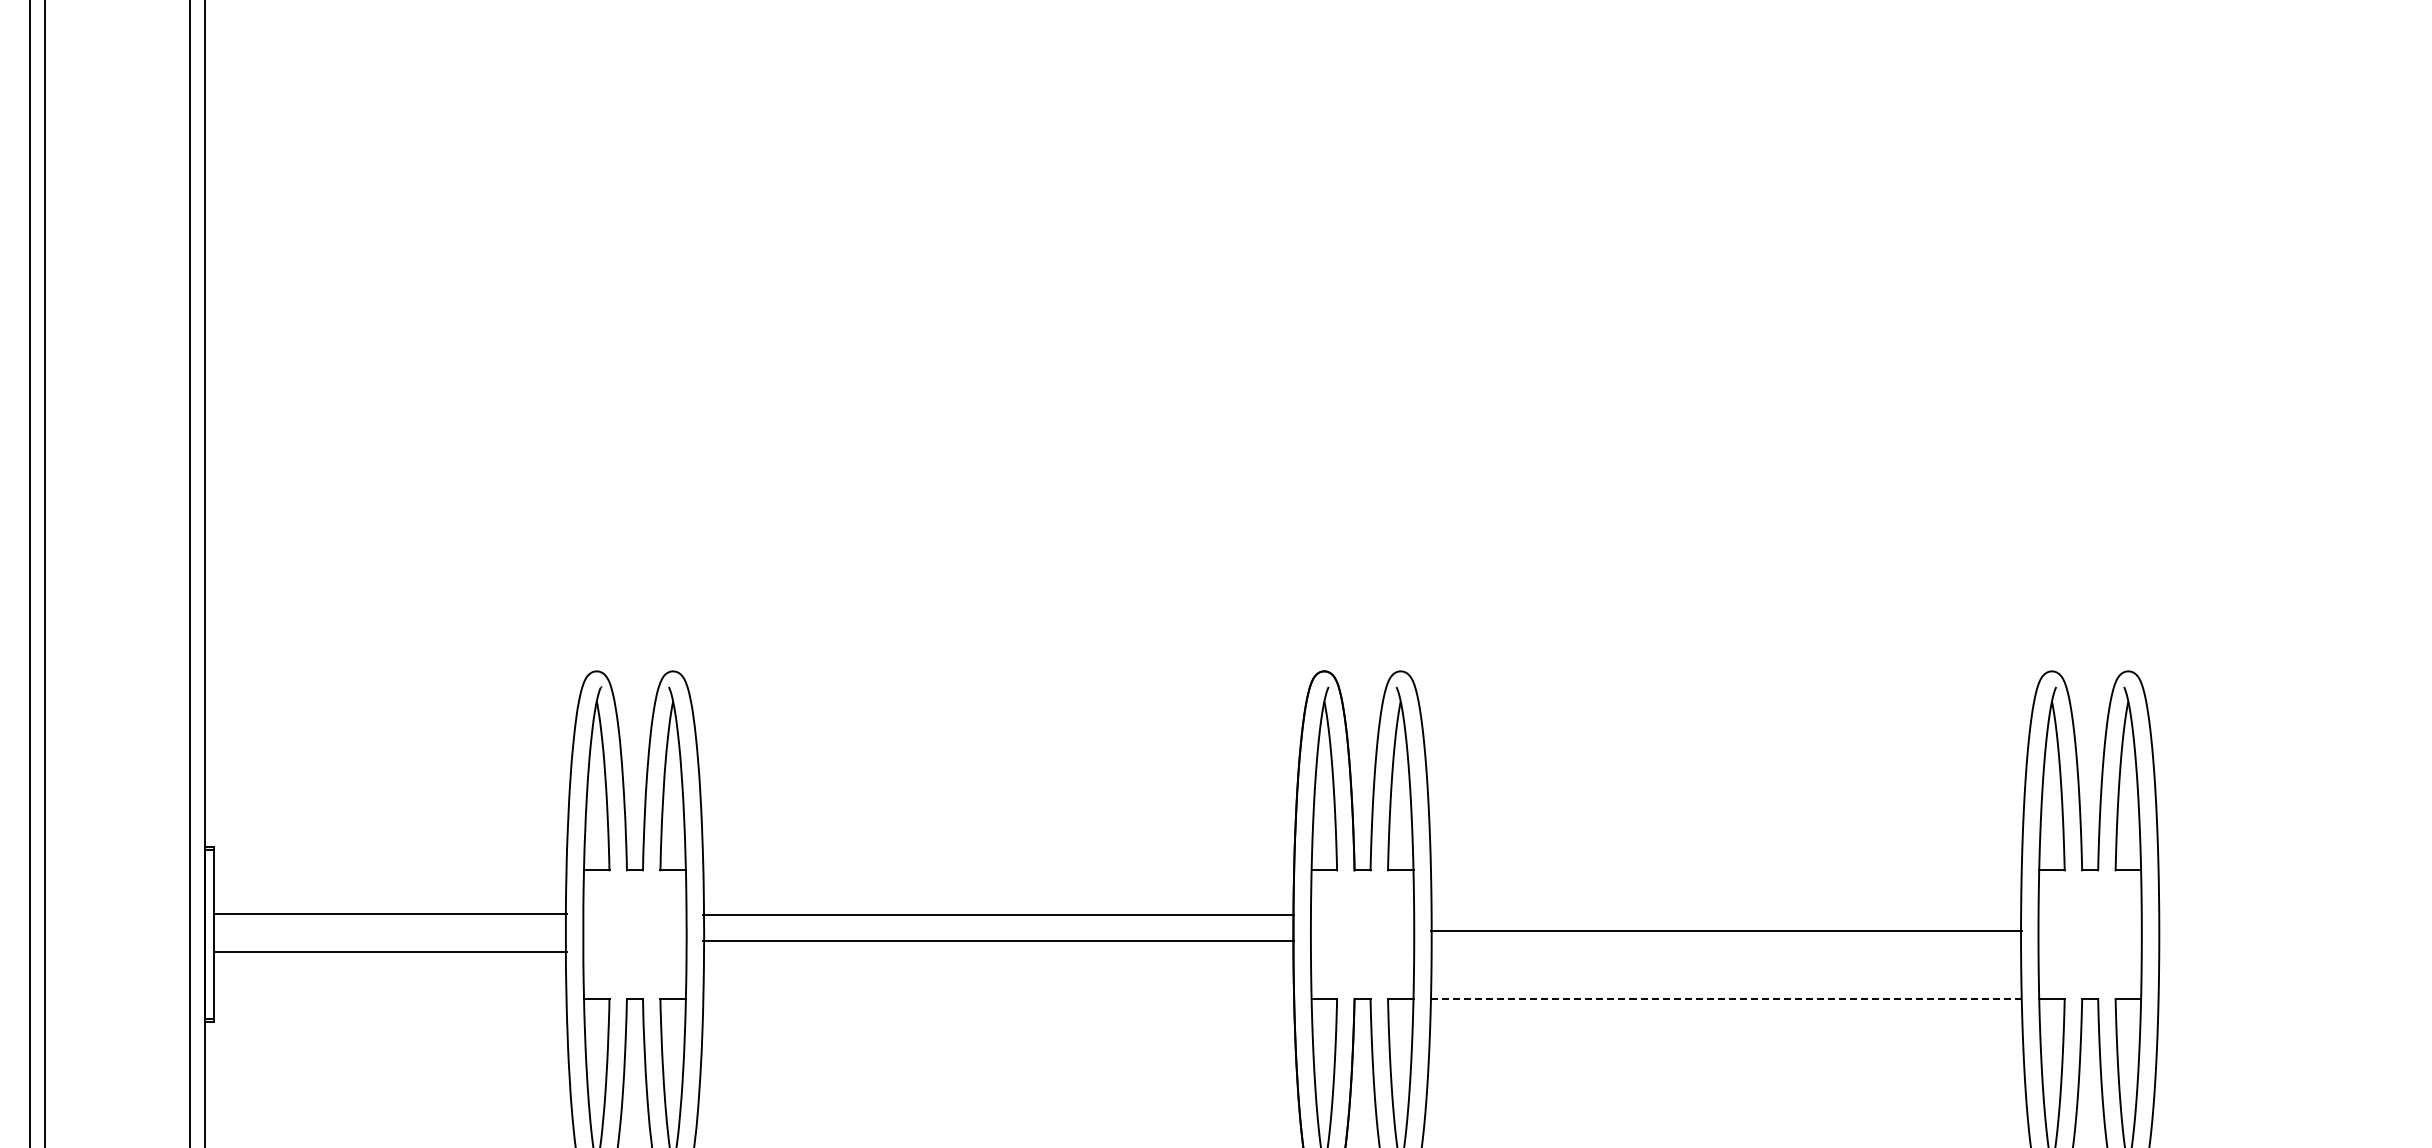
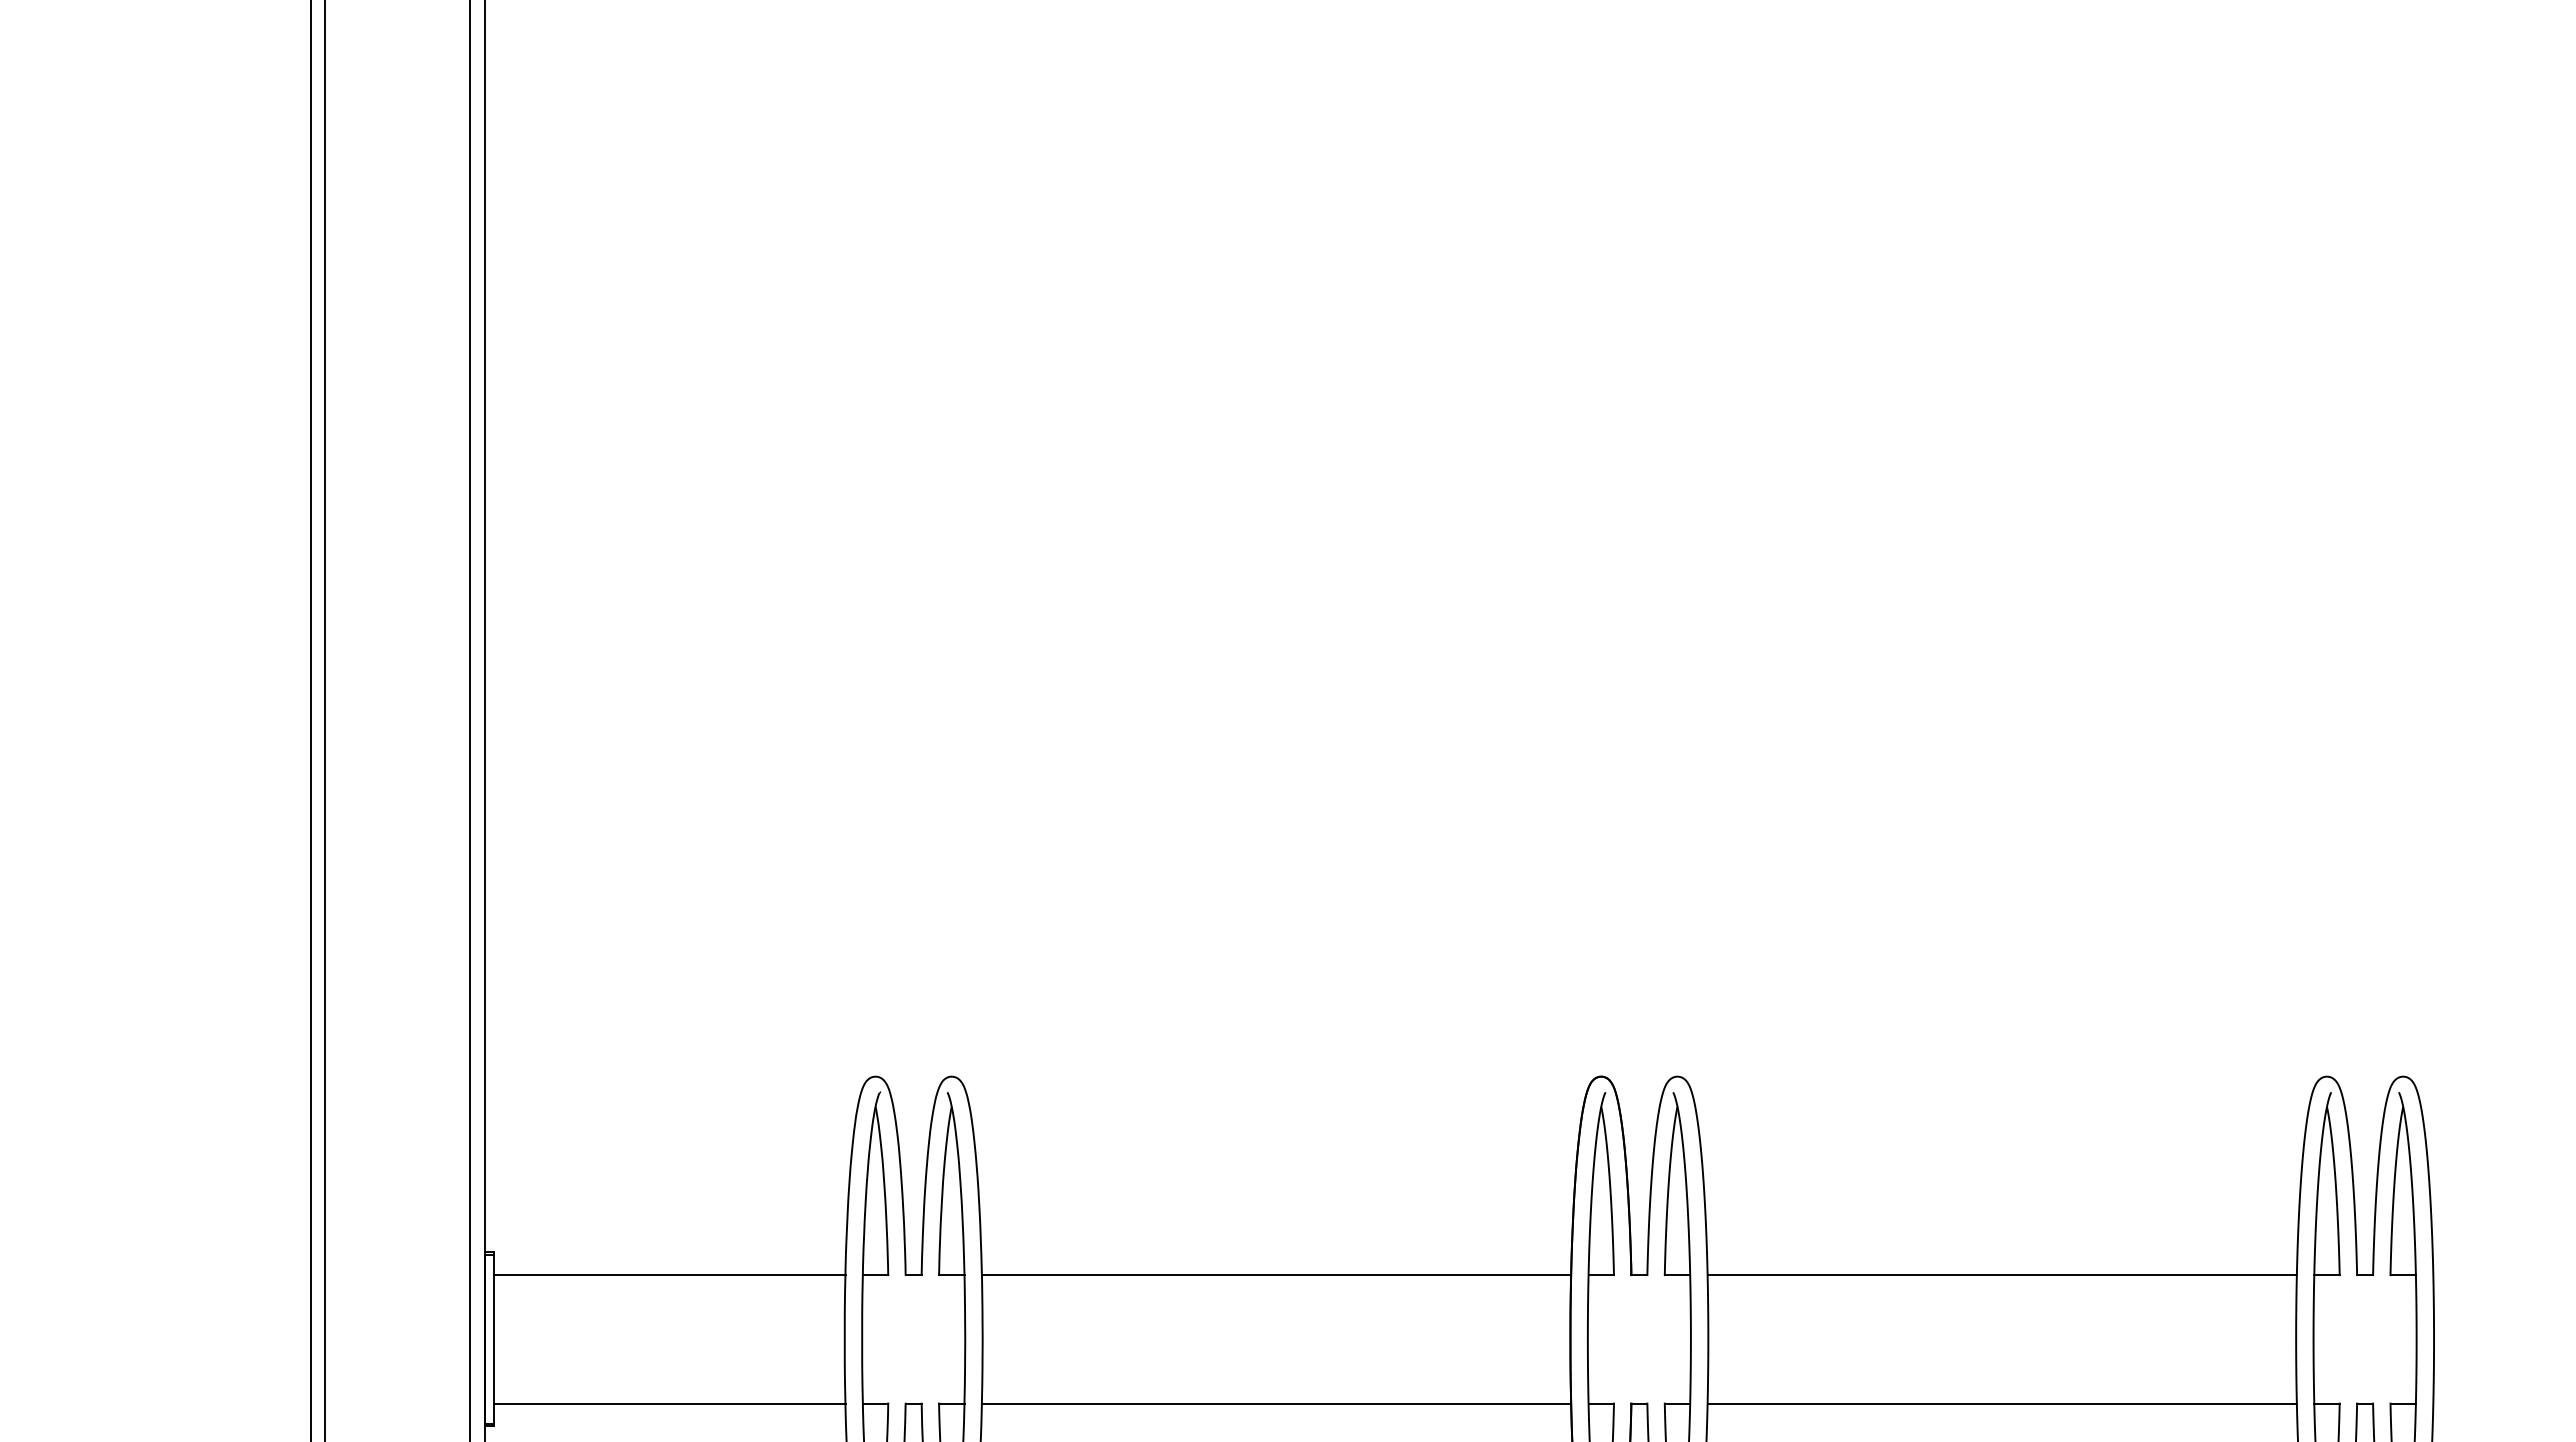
line: (390, 913) -> (669, 1274), moved
line: (998, 914) -> (1276, 1274), moved
line: (1725, 930) -> (2001, 1274), moved
line: (998, 940) -> (1276, 1403), moved
line: (390, 951) -> (669, 1403), moved
line: (1726, 999) -> (2002, 1403), dashed -> solid

